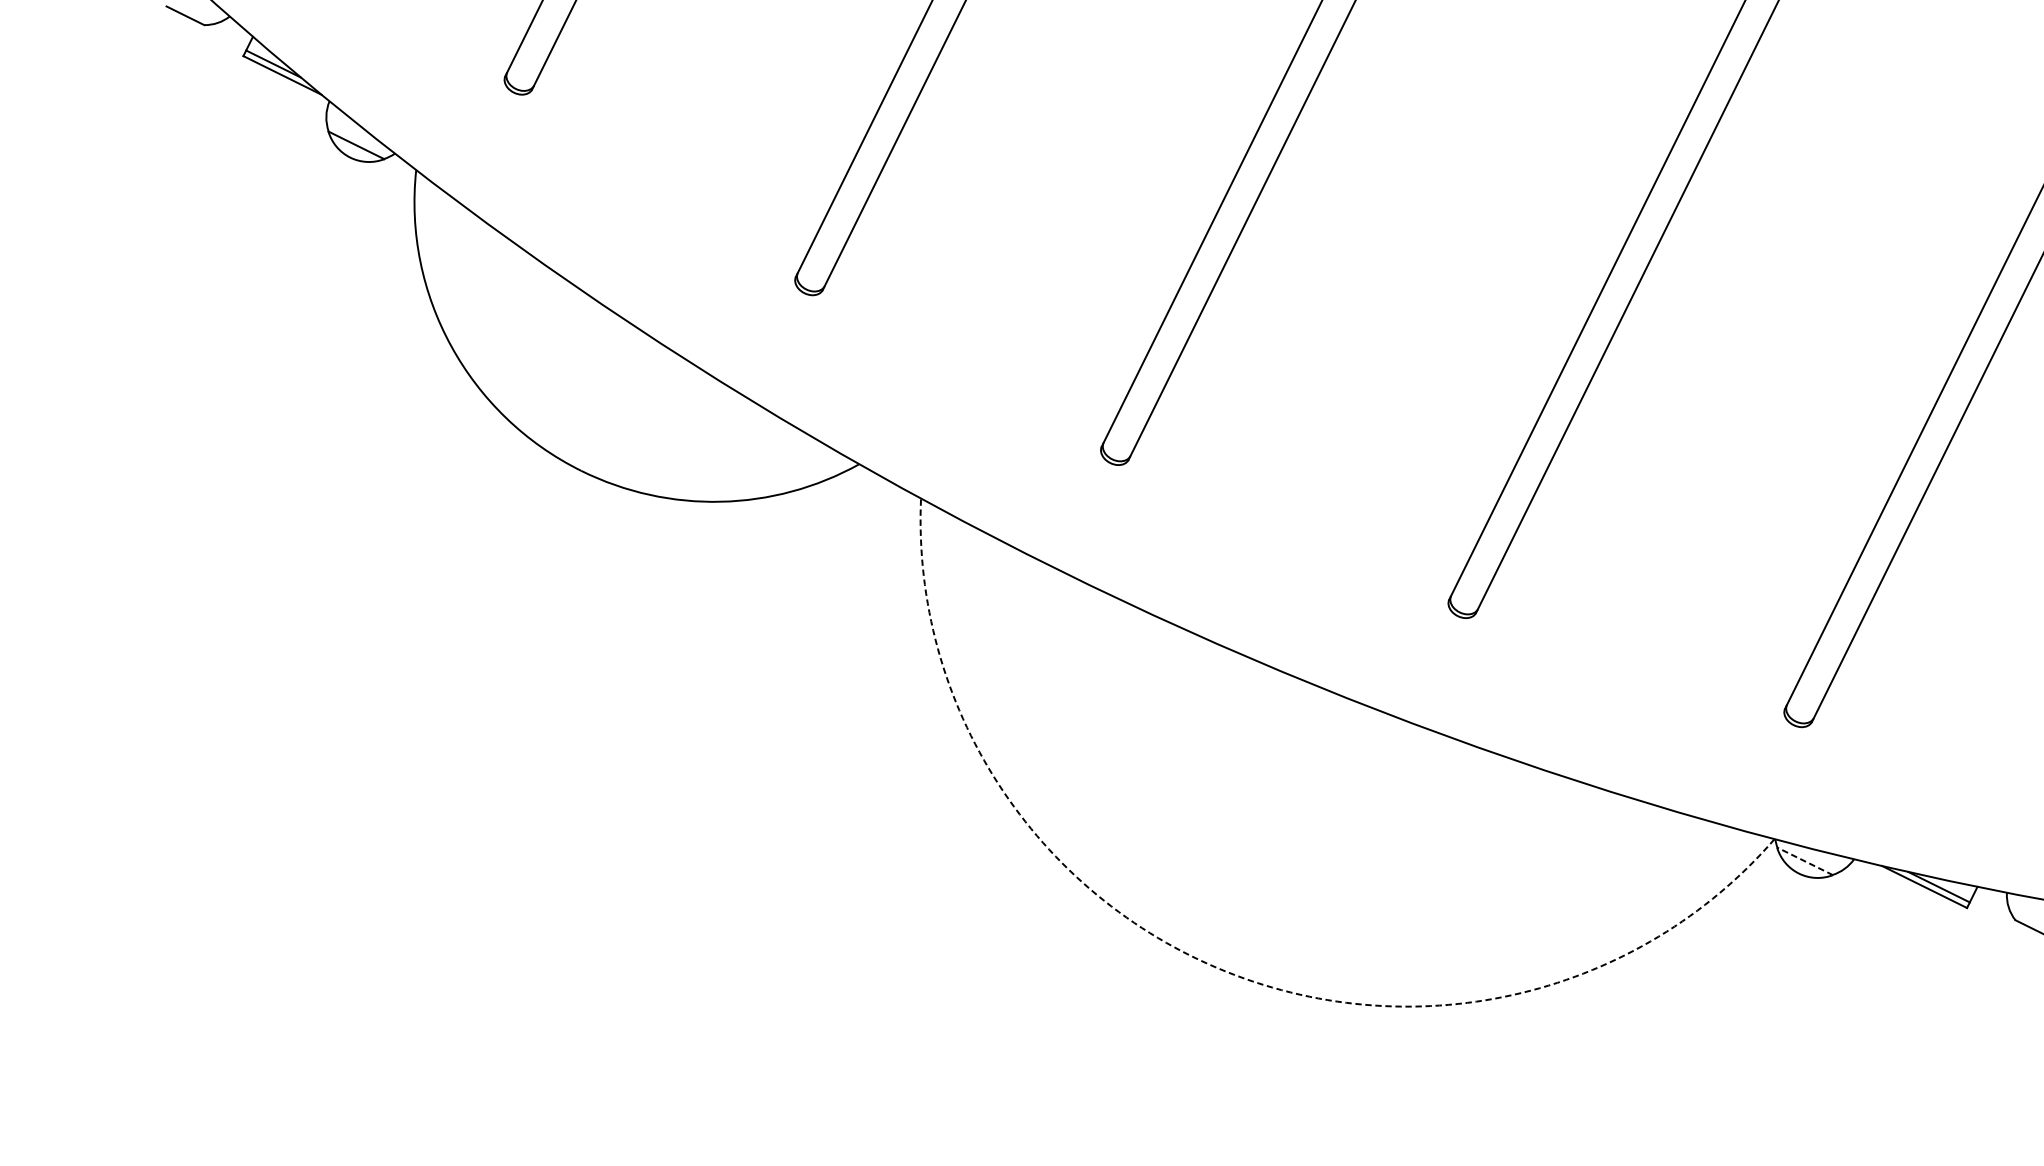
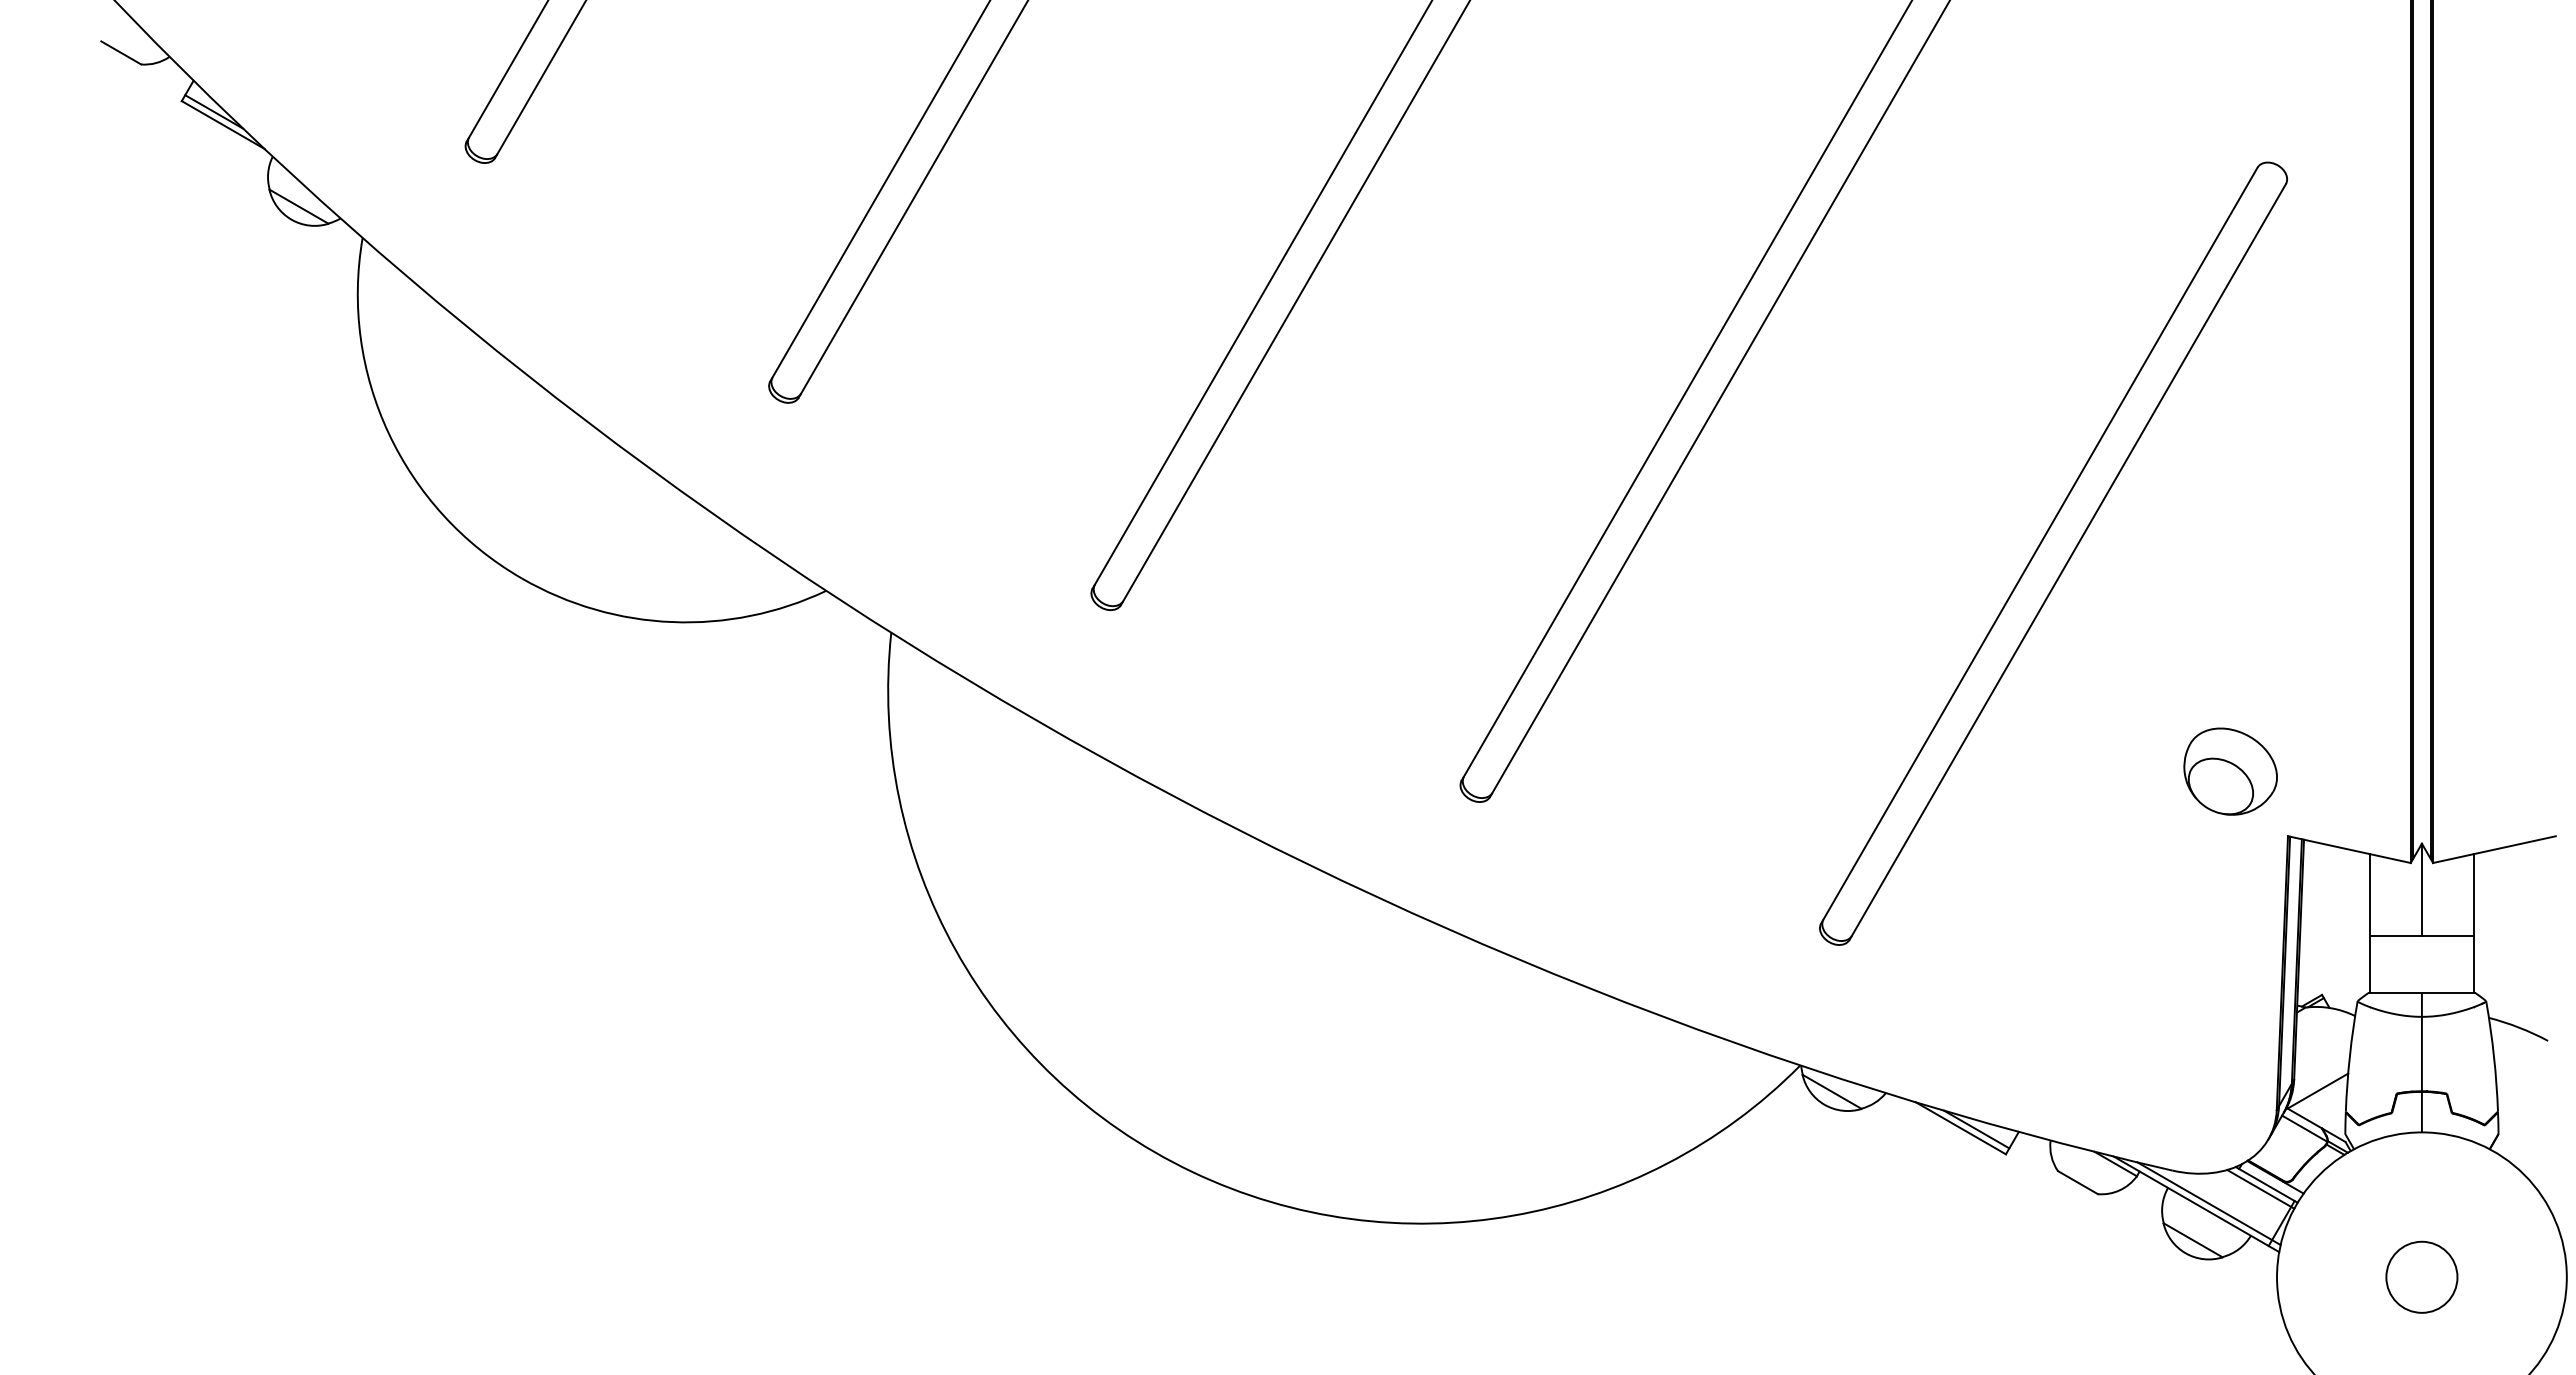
line: (1804, 861) -> (1831, 1091), dashed -> solid
arc: (1227, 971) -> (1192, 1171), dashed -> solid

